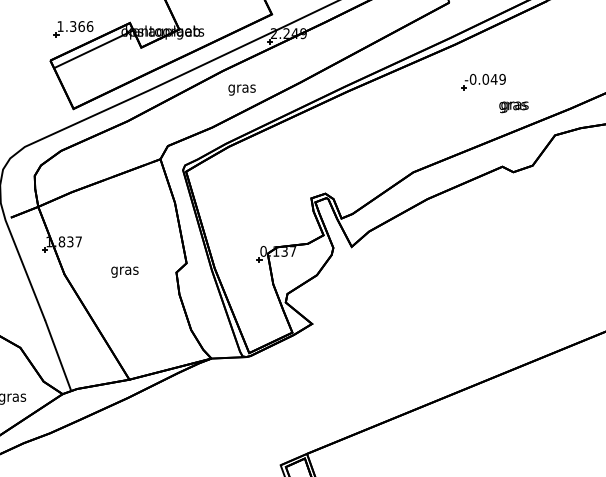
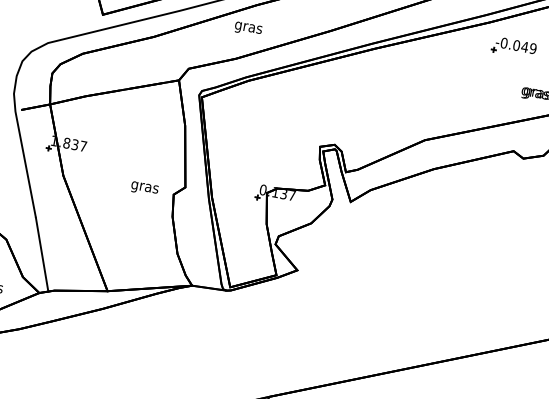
part: (483, 81) -> (514, 47), moved
text: (241, 89) -> (247, 28), moved
text: (124, 271) -> (144, 188), moved

